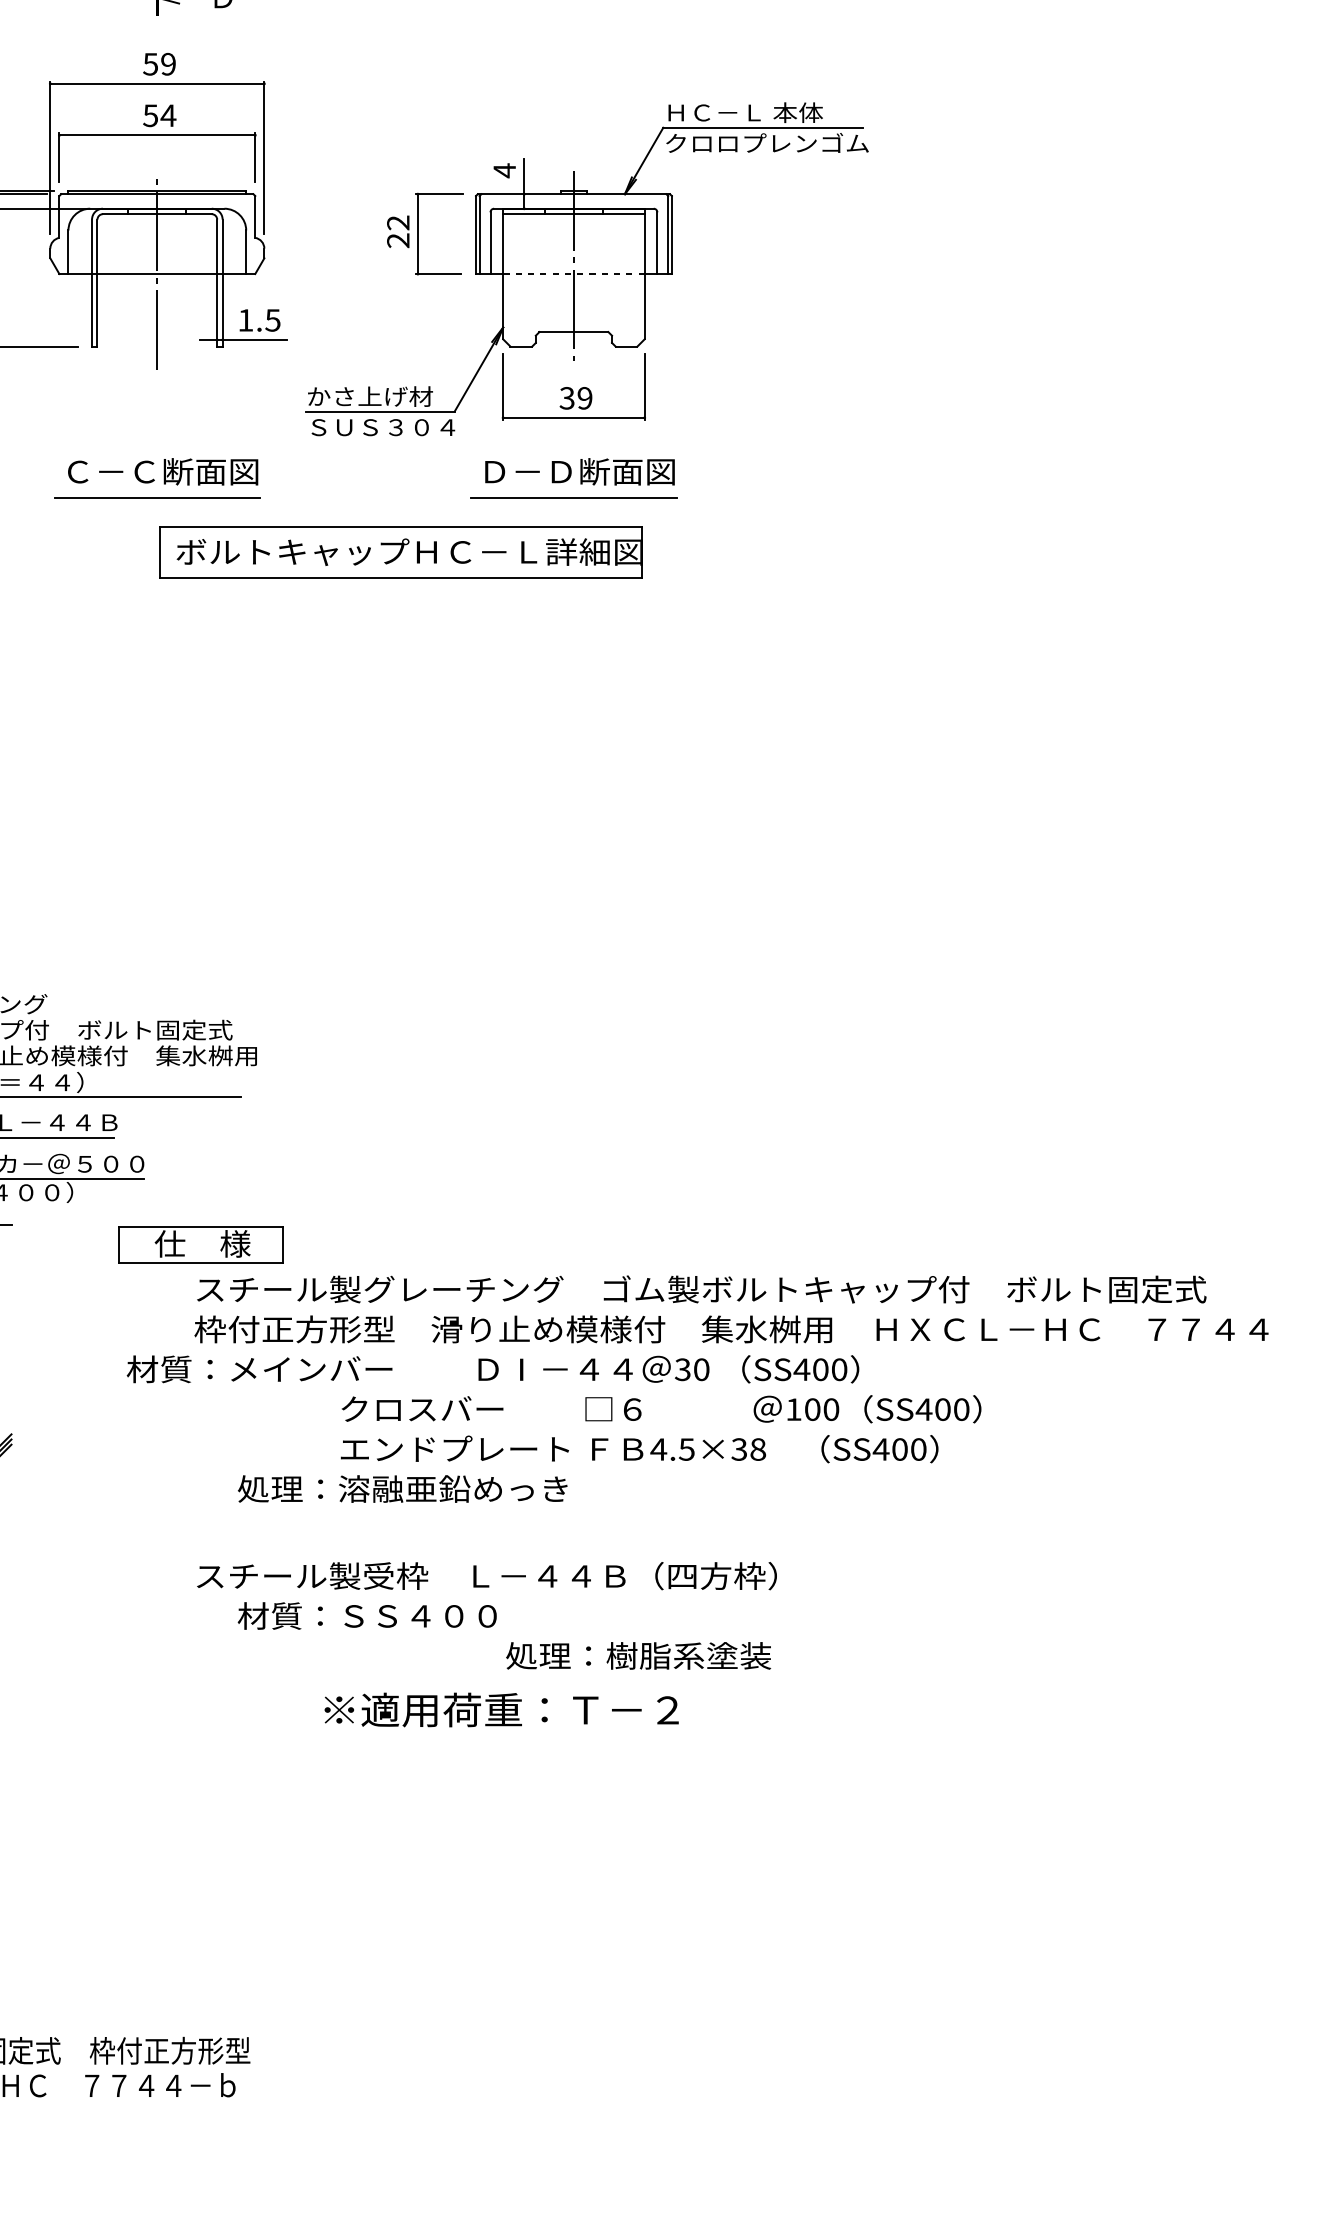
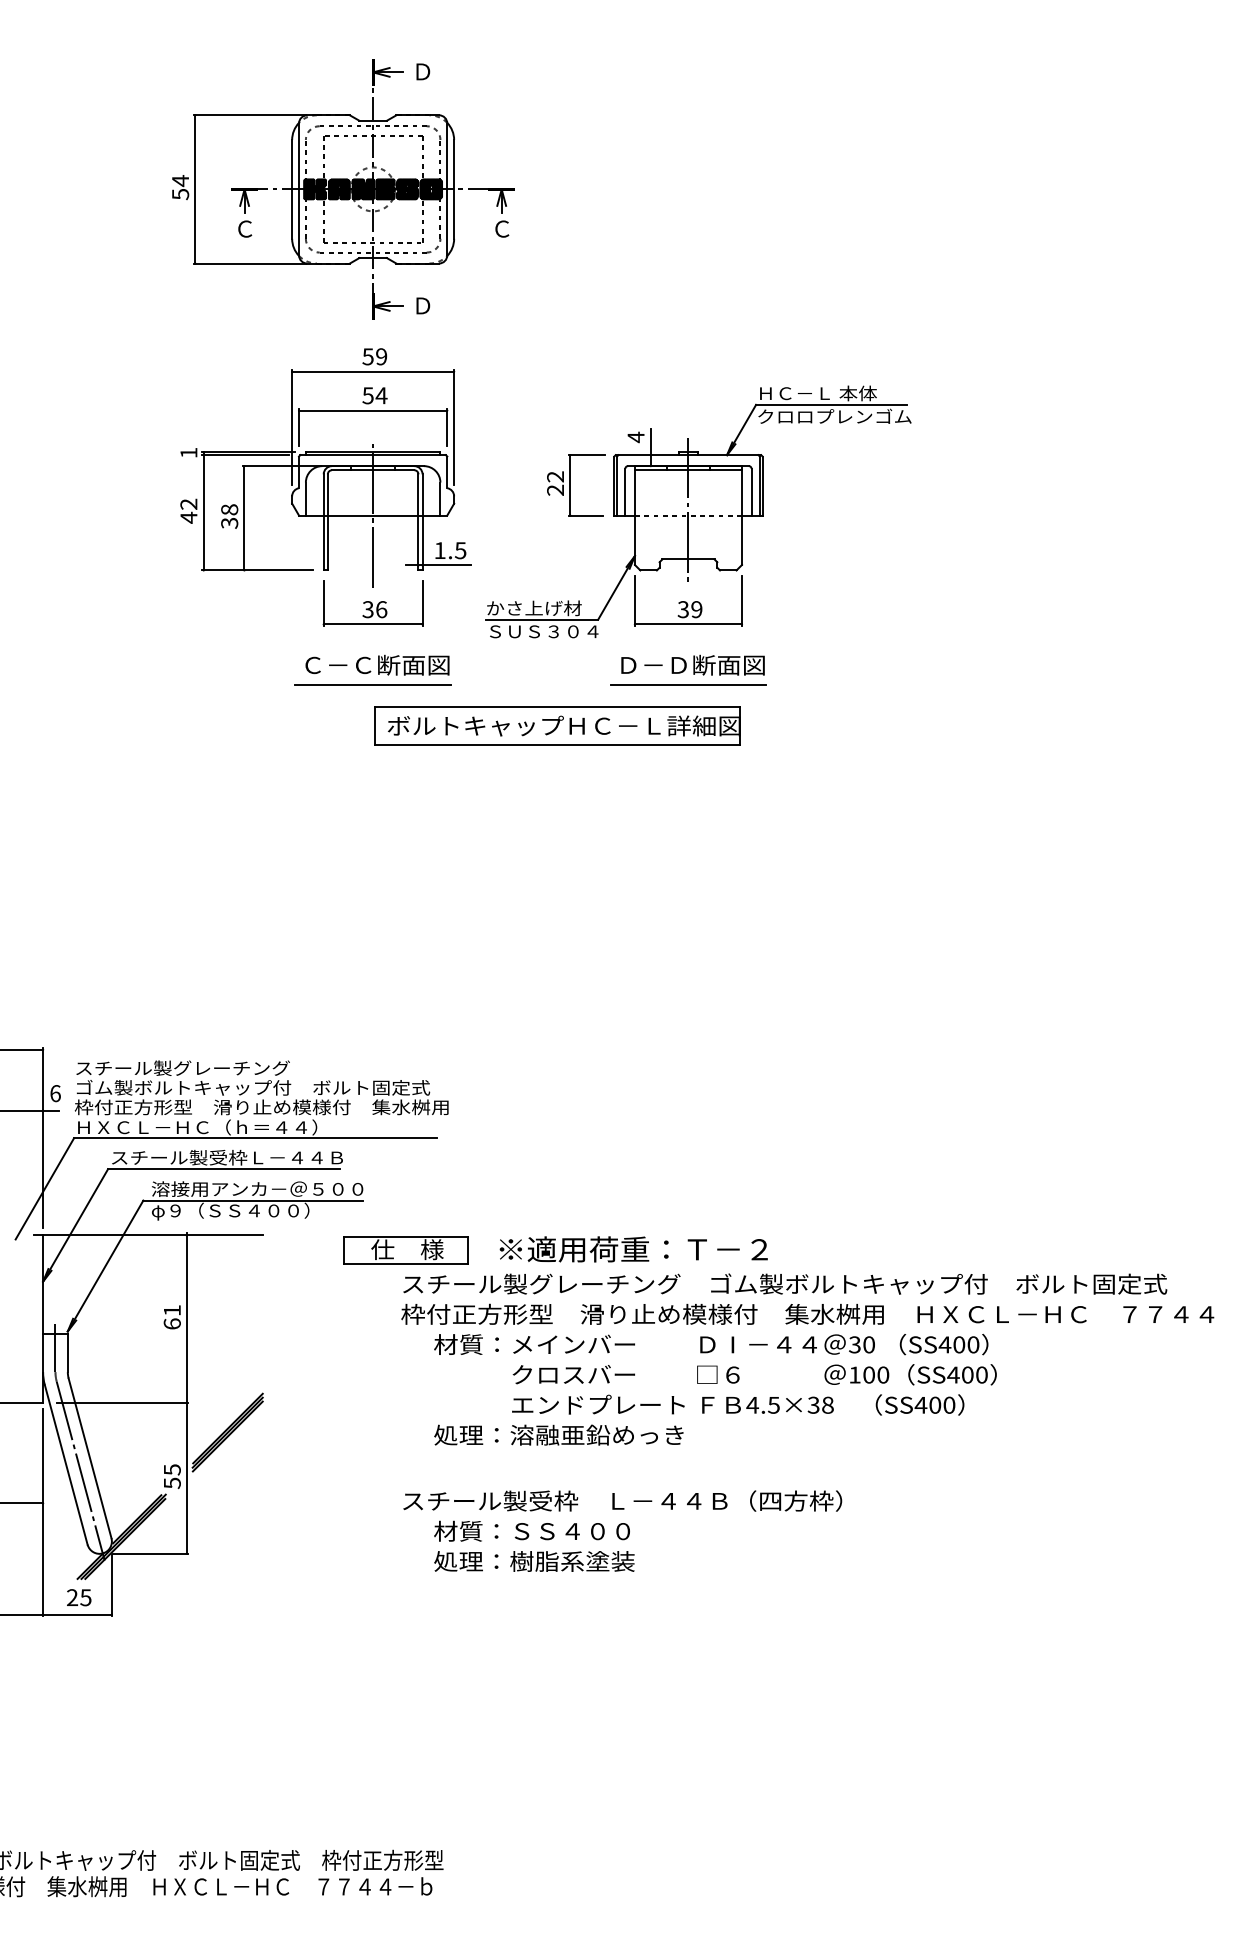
part: (156, 390) -> (372, 603), added
text: (493, 1369) -> (711, 1344), moved
text: (638, 1655) -> (534, 1561), moved
text: (501, 1710) -> (633, 1249), moved

